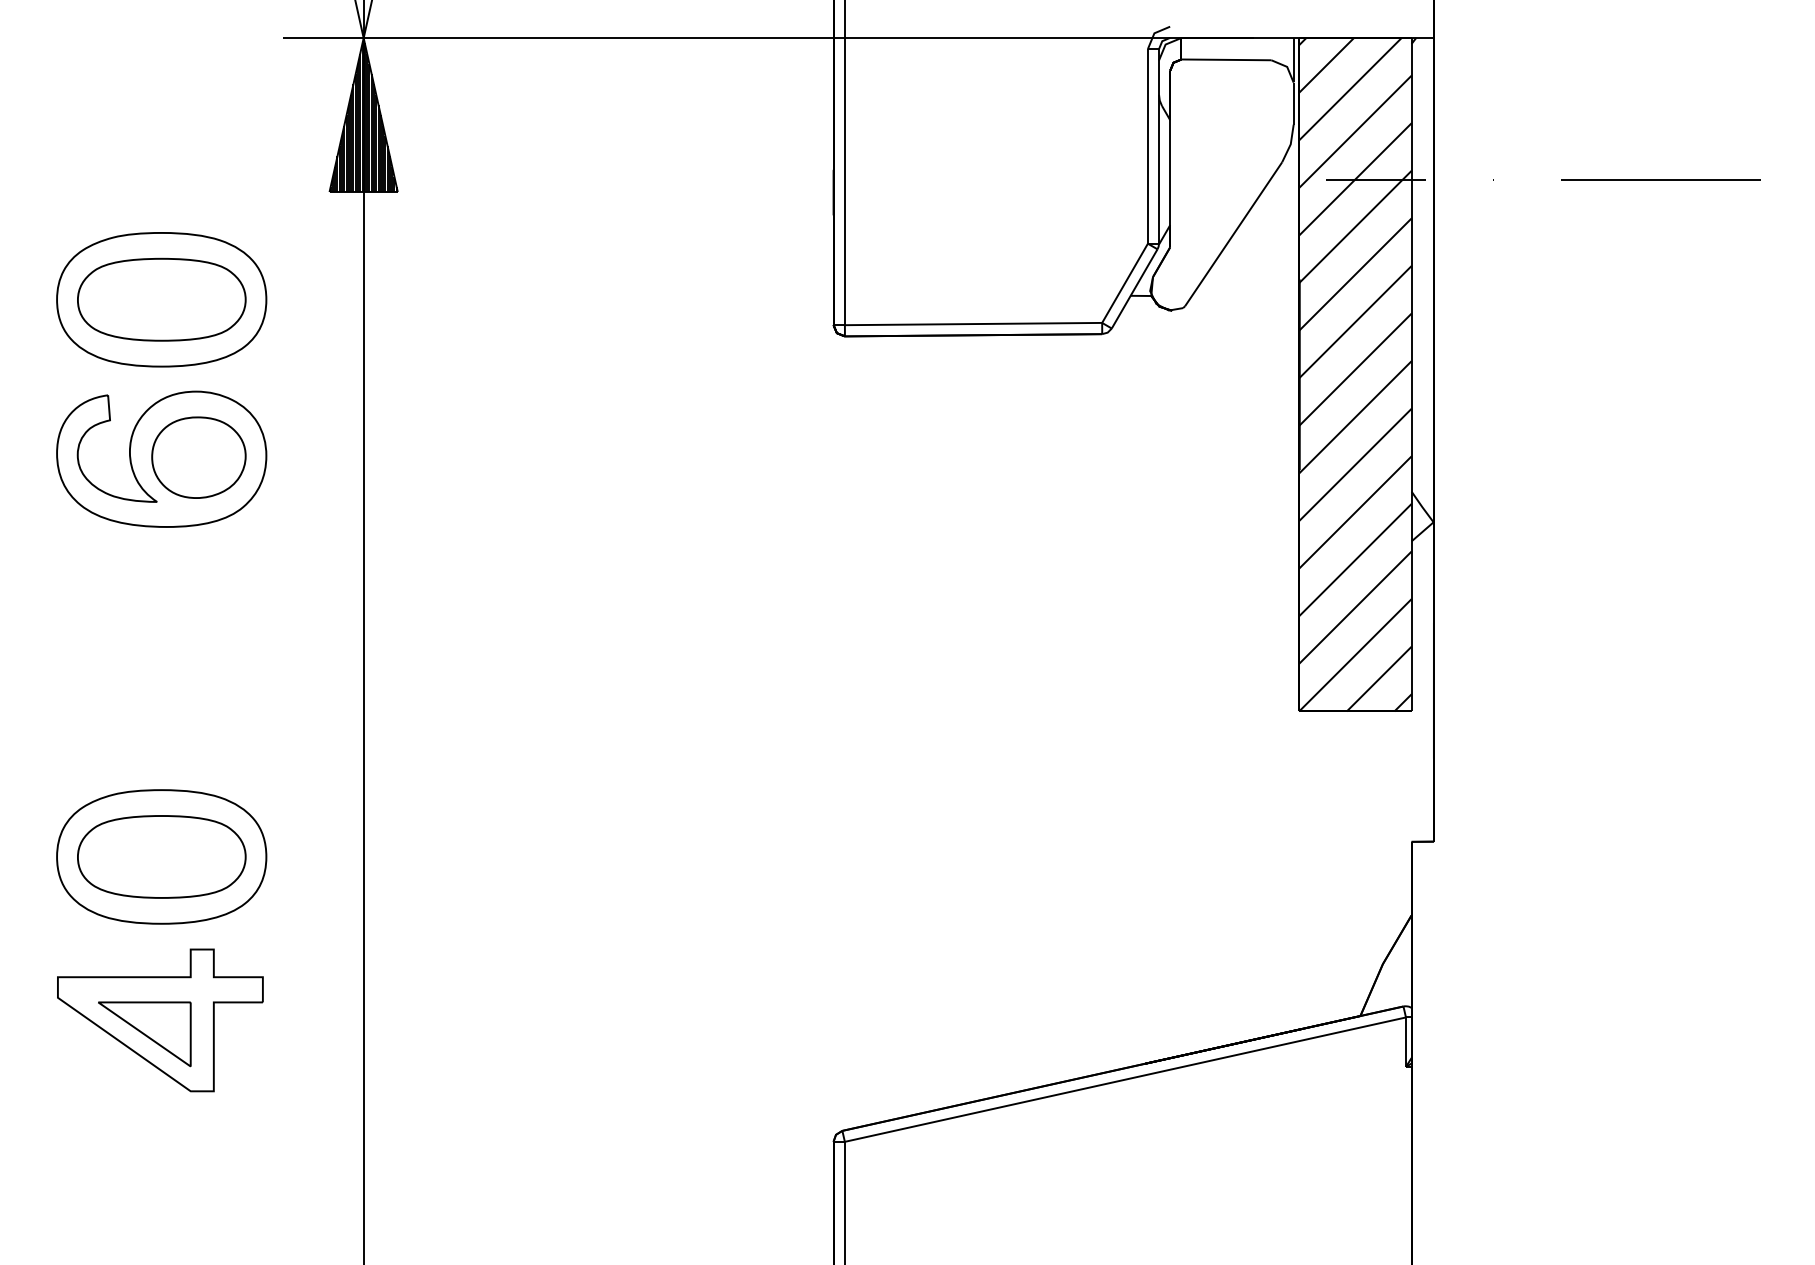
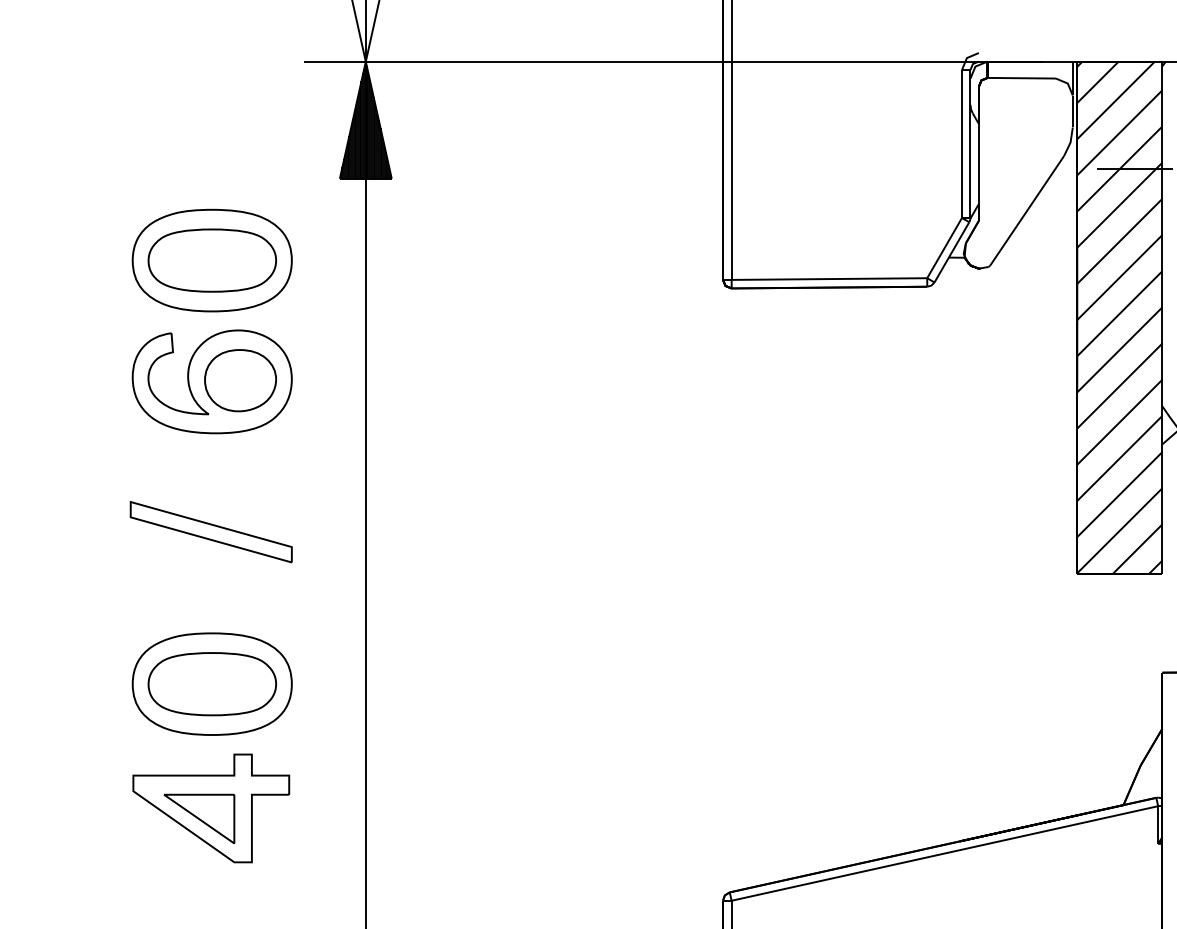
part: (160, 656) -> (211, 531), added

